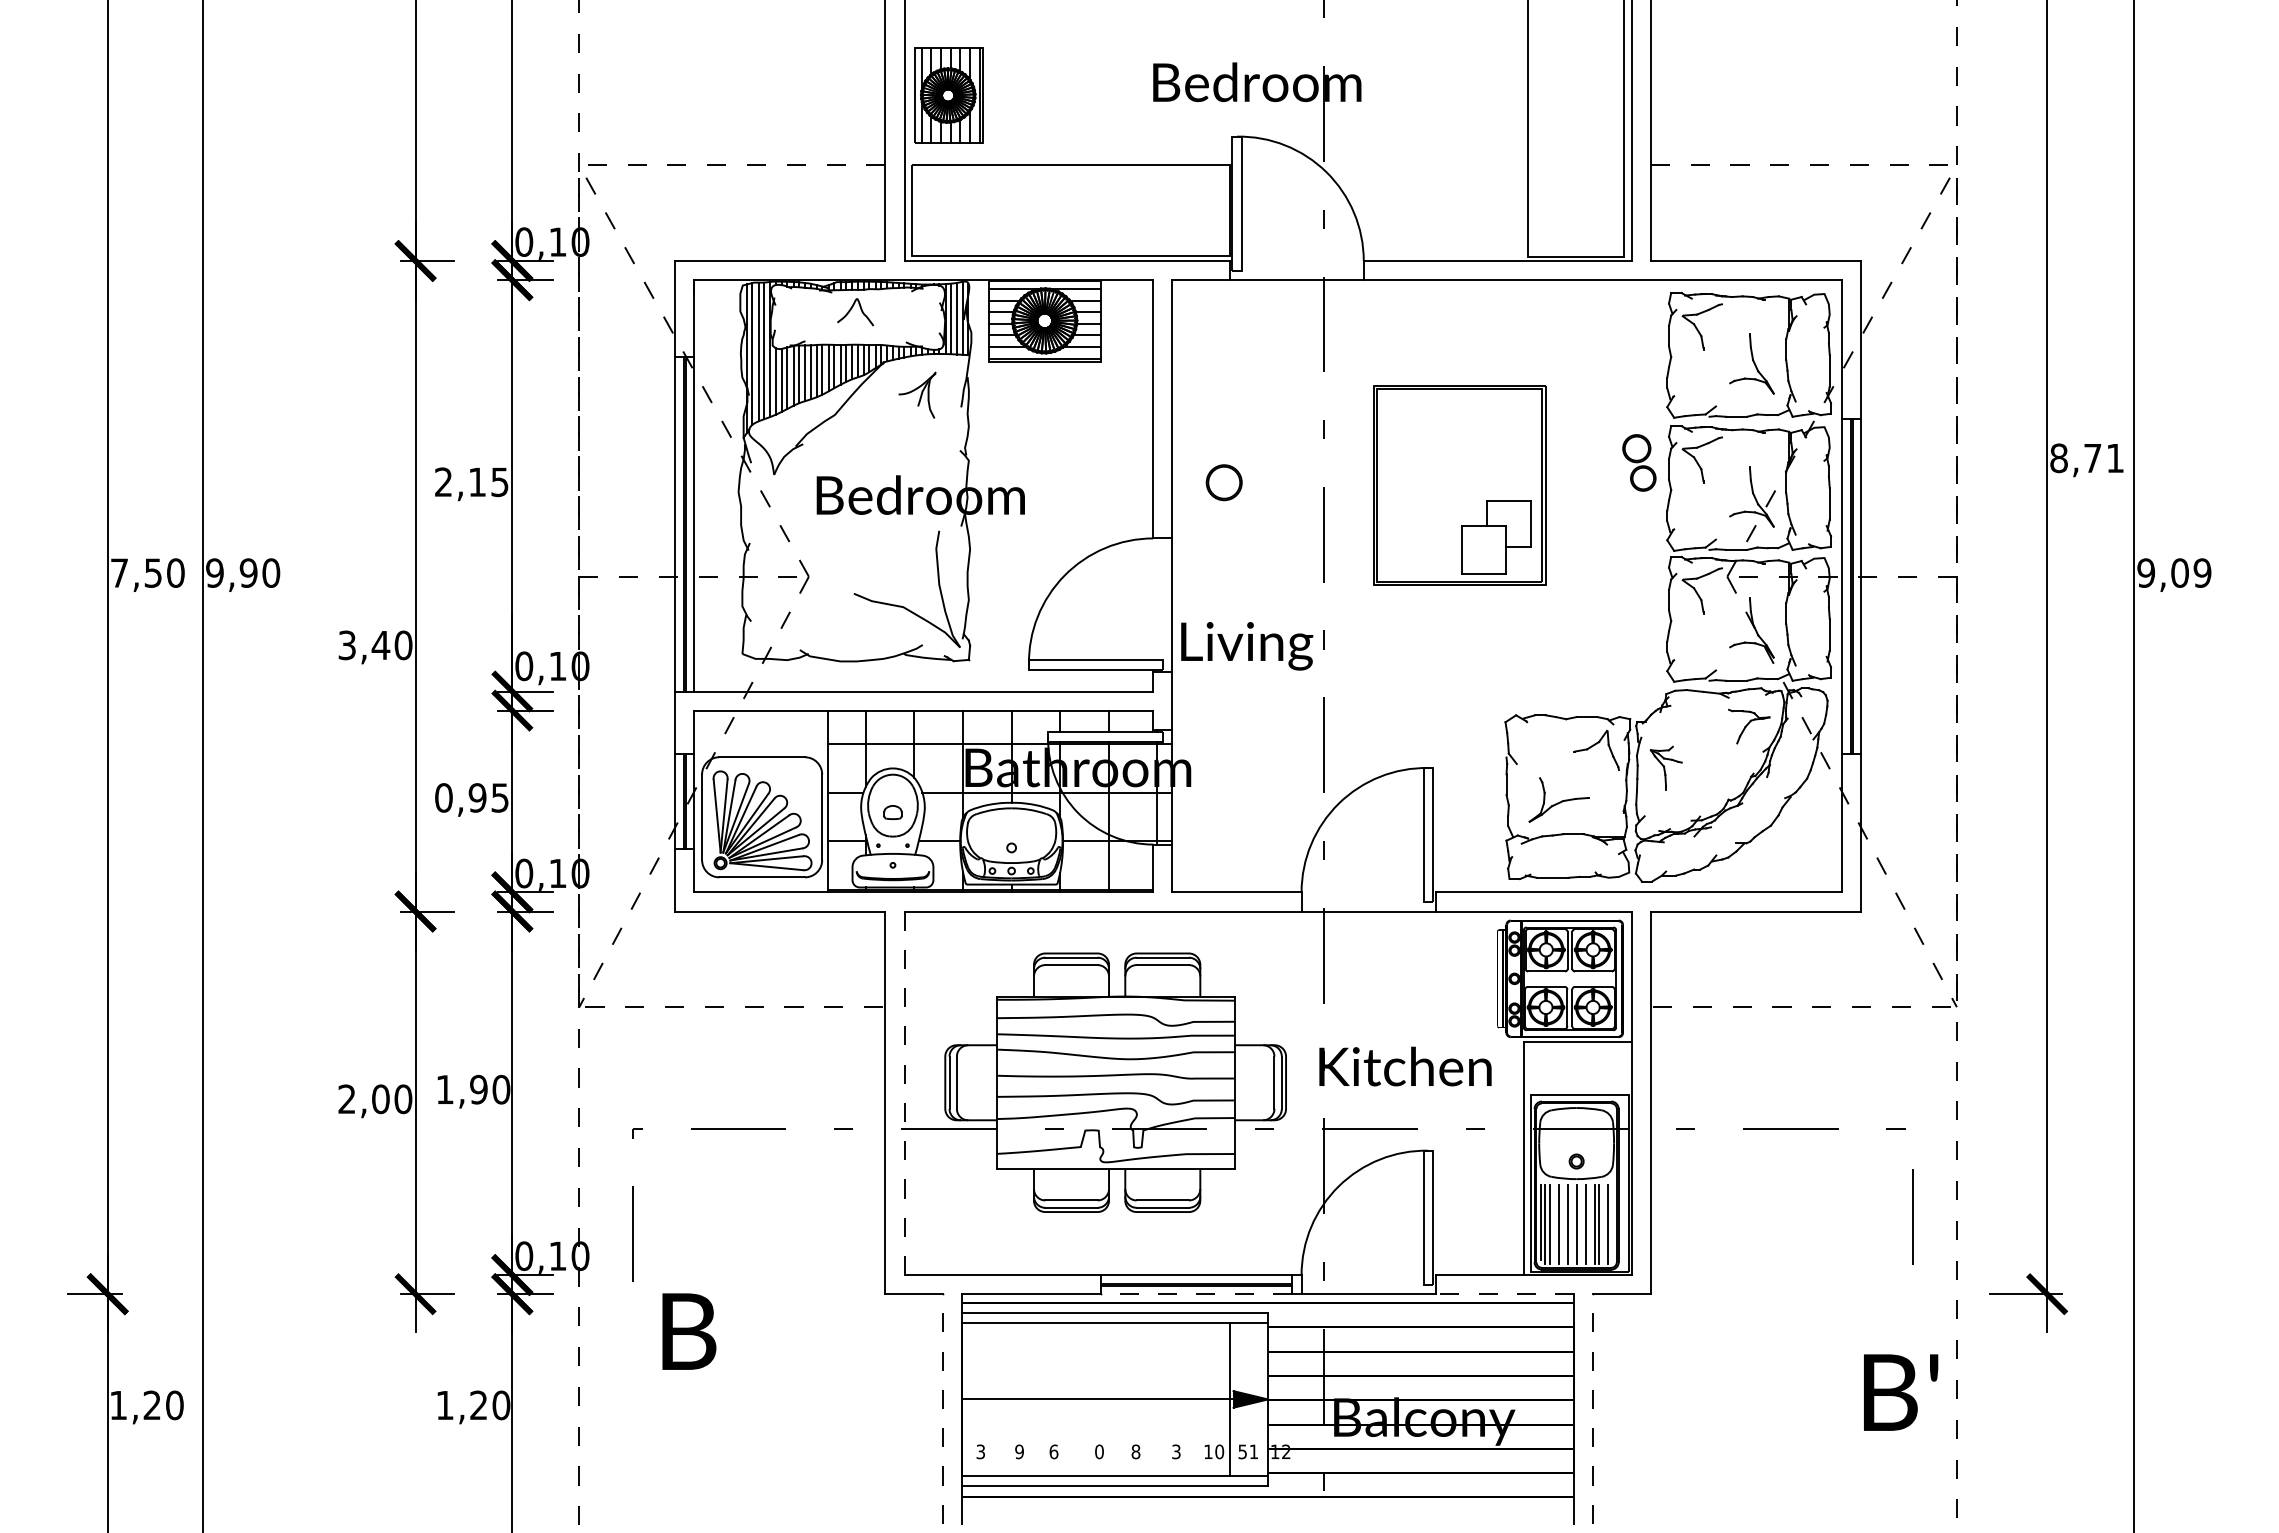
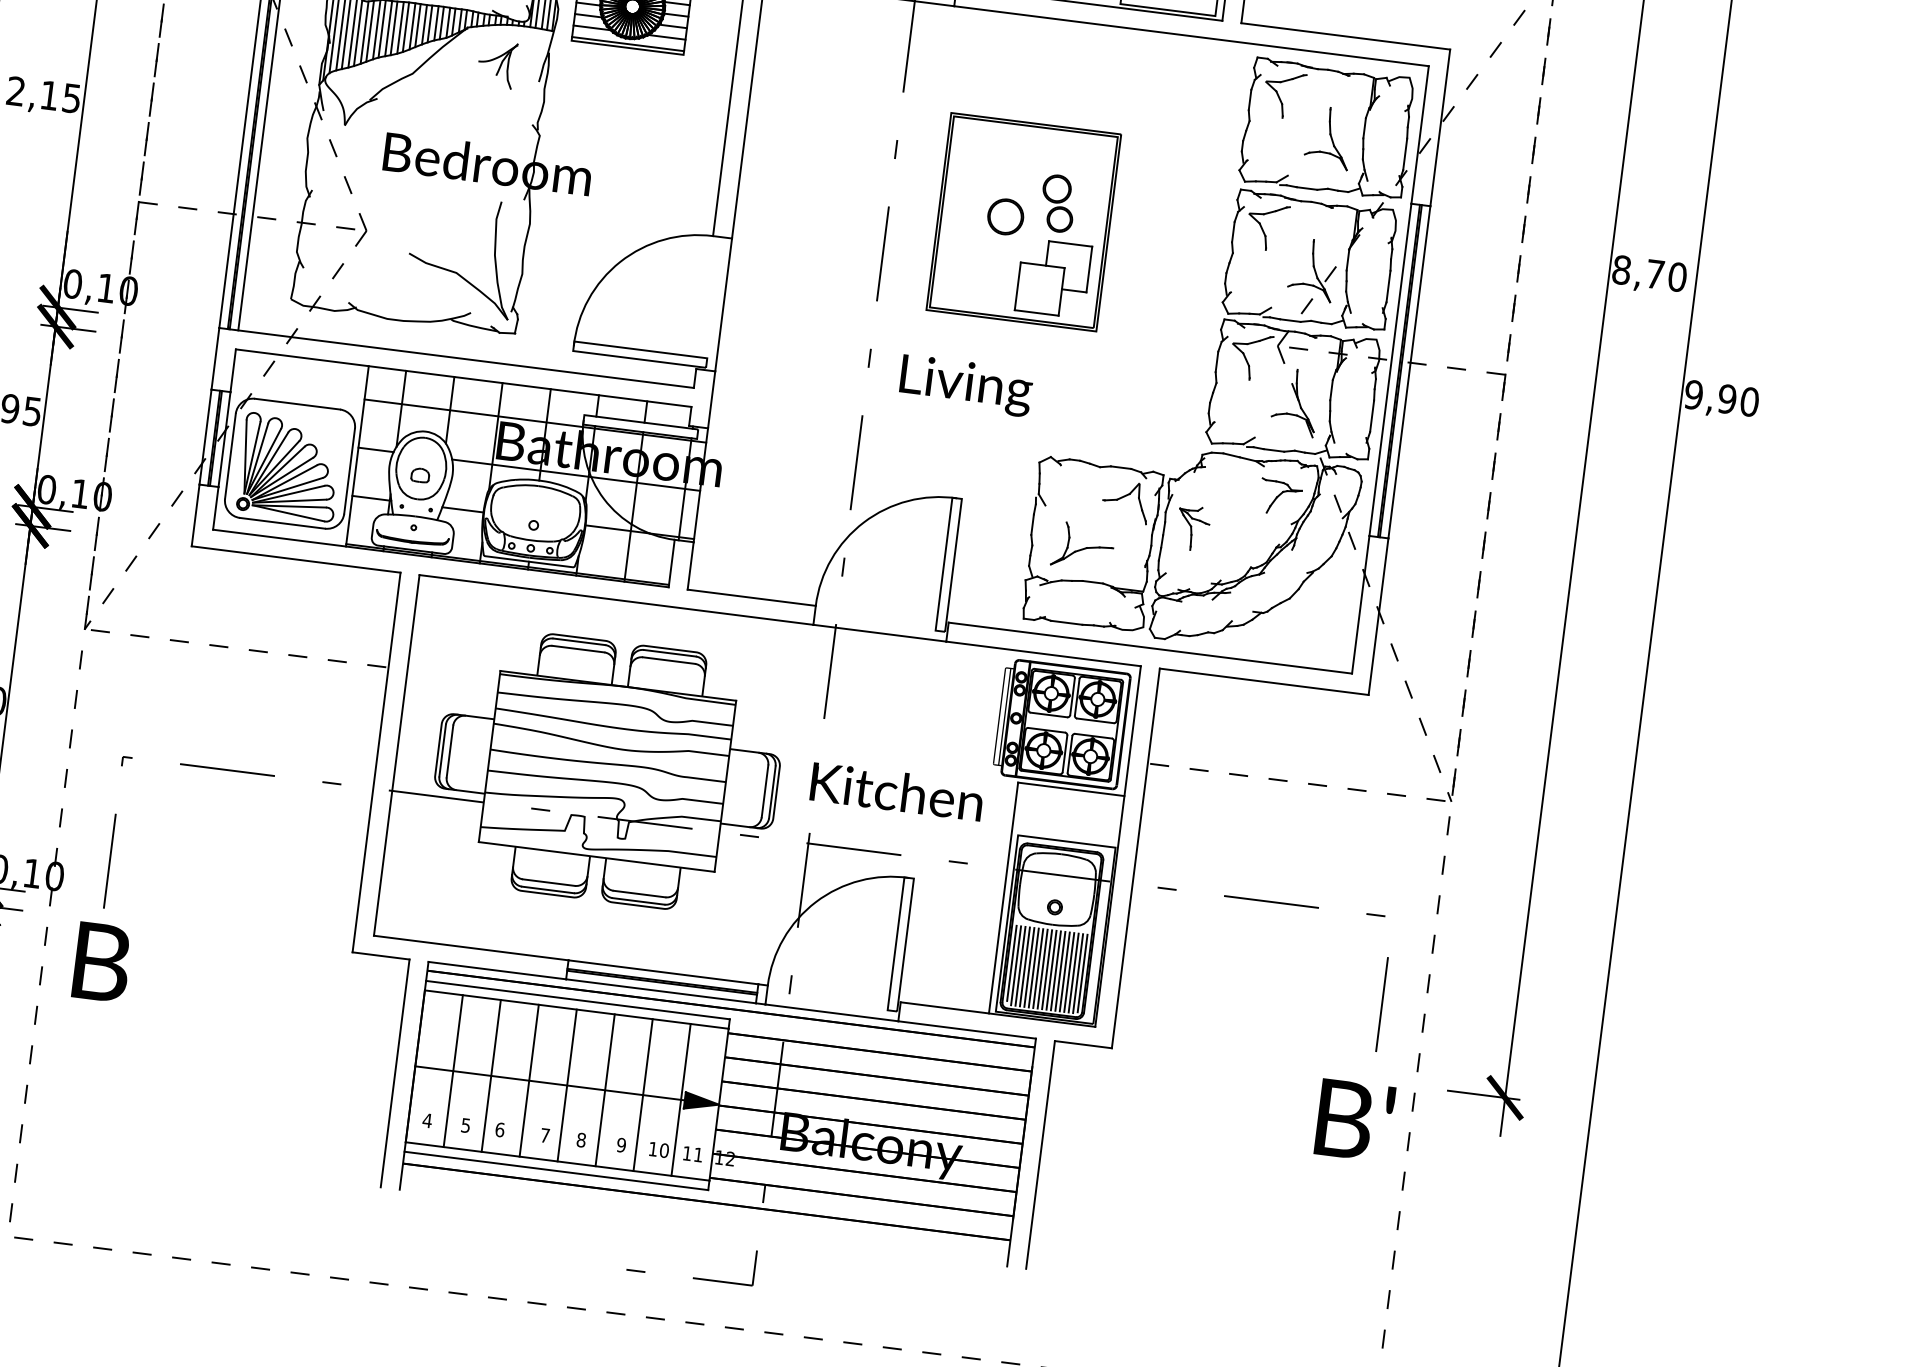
text: (2115, 458) -> (1677, 277), 8,71 -> 8,70
part: (1639, 462) -> (1058, 203), moved
part: (1223, 482) -> (1005, 216), moved
text: (2191, 572) -> (1738, 400), 9,09 -> 9,90
text: (1247, 646) -> (966, 386), moved
line: (904, 1093) -> (396, 755), dashed -> solid
line: (1612, 1223) -> (1082, 973), added
line: (1554, 1224) -> (1025, 967), added
line: (1563, 1224) -> (1034, 968), added
line: (1572, 1224) -> (1042, 969), added
line: (1581, 1224) -> (1051, 970), added
line: (1590, 1224) -> (1060, 971), added
line: (1603, 1224) -> (1073, 973), added
line: (1196, 1294) -> (661, 991), dashed -> solid
line: (1504, 1294) -> (966, 1030), dashed -> solid
text: (689, 1331) -> (102, 962), moved
text: (1901, 1392) -> (1355, 1120), moved
line: (1000, 1398) -> (453, 1070), added
line: (1038, 1398) -> (491, 1074), added
line: (1076, 1398) -> (529, 1079), added
line: (1115, 1398) -> (567, 1084), added
line: (1153, 1398) -> (605, 1089), added
line: (1191, 1398) -> (643, 1094), added
line: (942, 1409) -> (394, 1073), dashed -> solid
line: (1593, 1409) -> (1040, 1155), dashed -> solid
text: (980, 1451) -> (427, 1120), 3 -> 4
text: (1019, 1451) -> (465, 1125), 9 -> 5
text: (1099, 1451) -> (545, 1135), 0 -> 7
text: (1176, 1451) -> (621, 1144), 3 -> 9
text: (1242, 1451) -> (687, 1153), 51 -> 11

